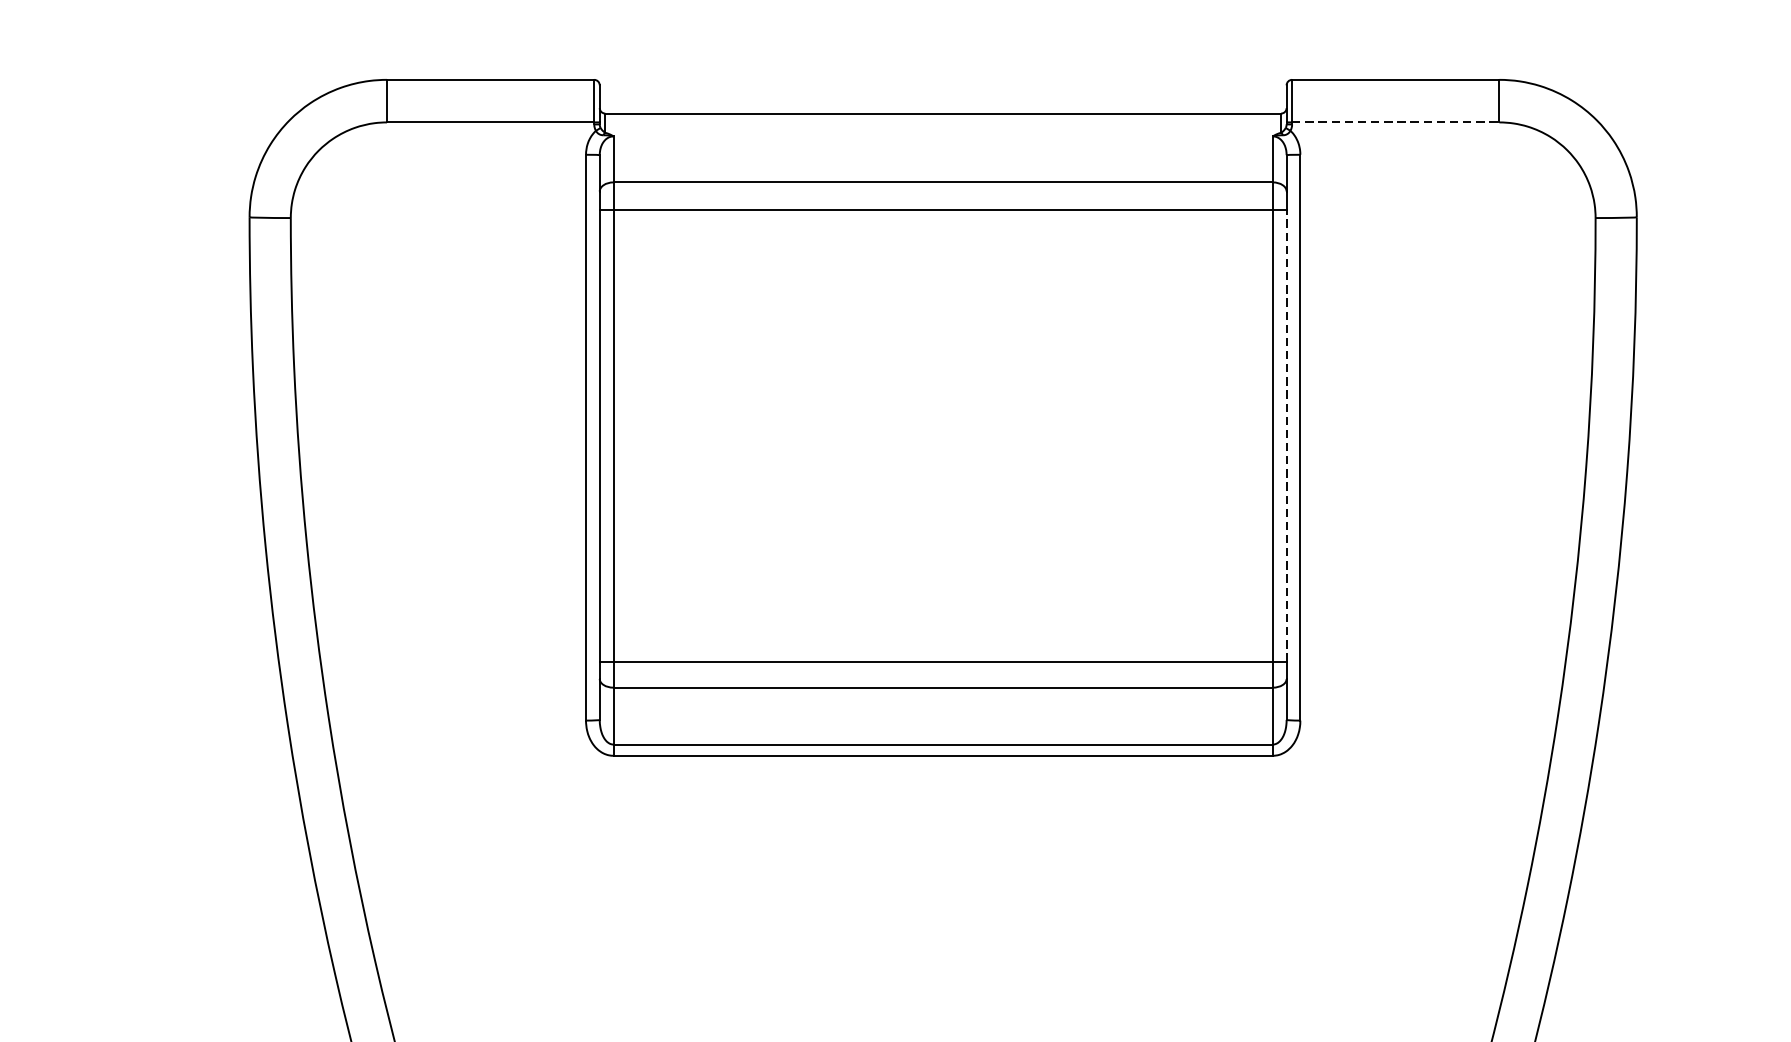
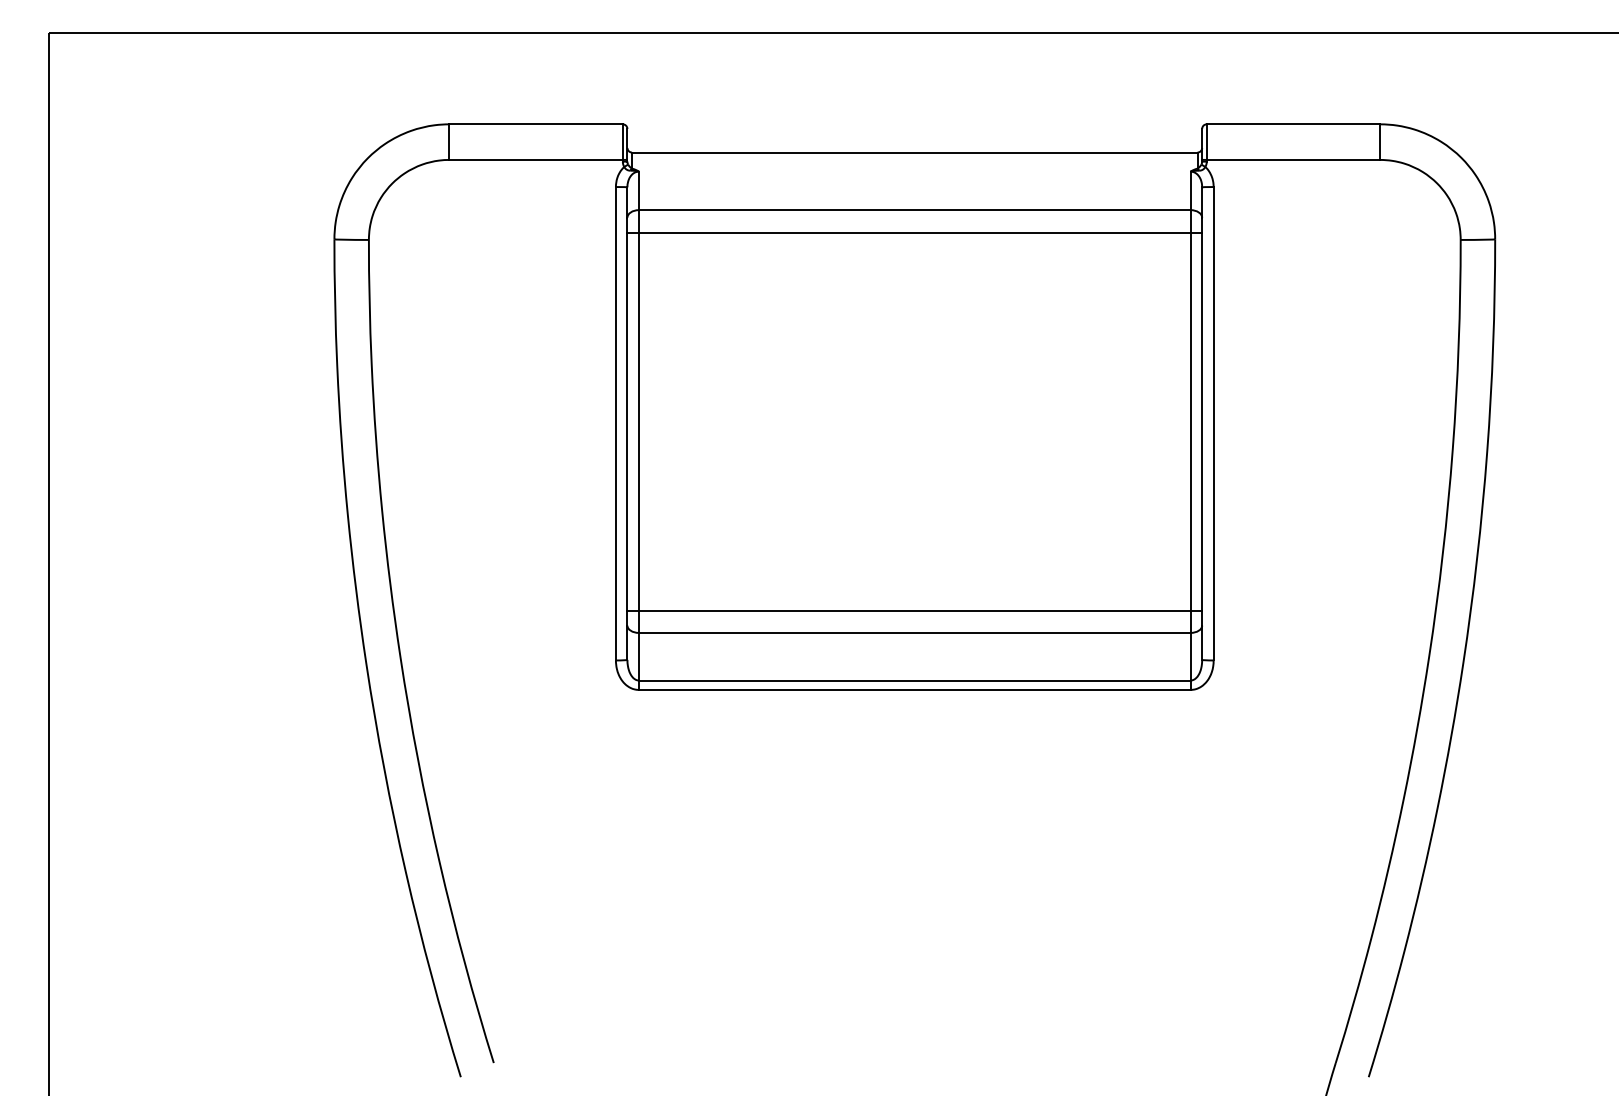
line: (1395, 121) -> (1293, 159), dashed -> solid
line: (1287, 435) -> (1202, 421), dashed -> solid

